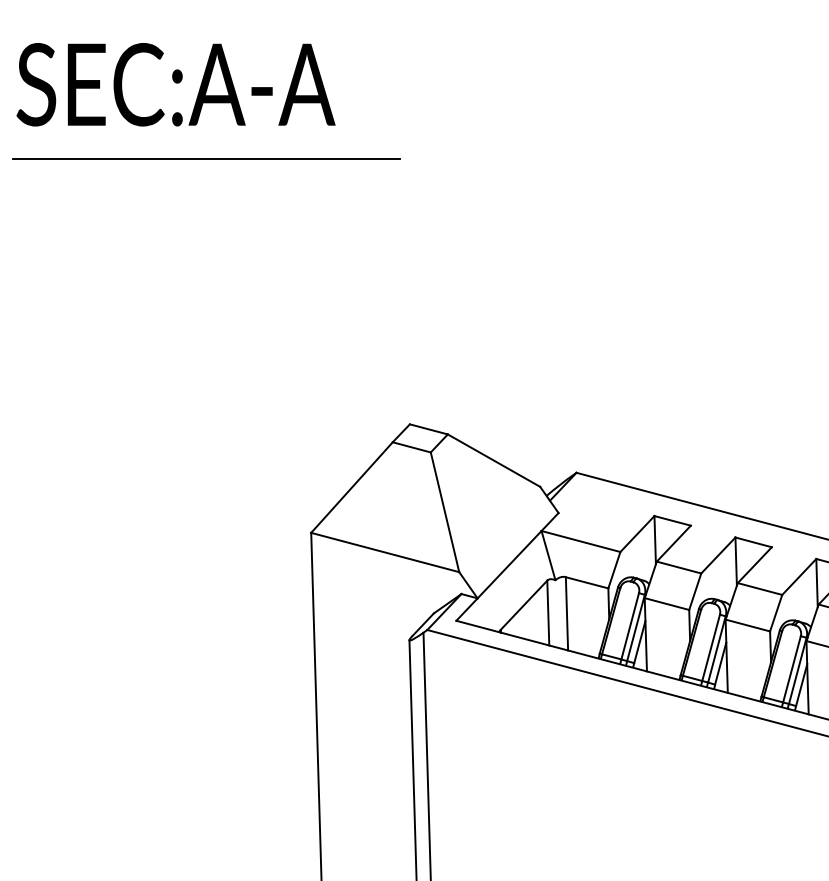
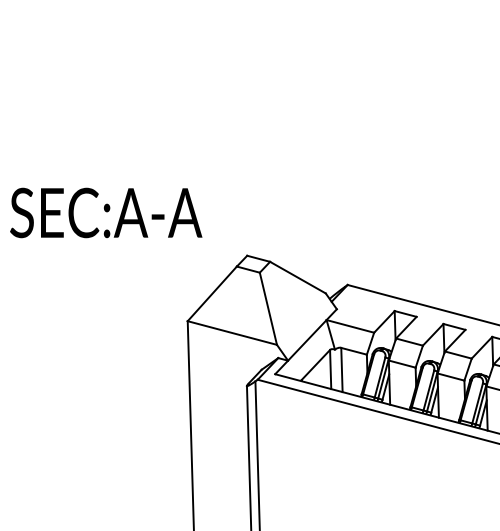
text: (176, 83) -> (106, 212), moved
line: (206, 158) -> (124, 95), removed

